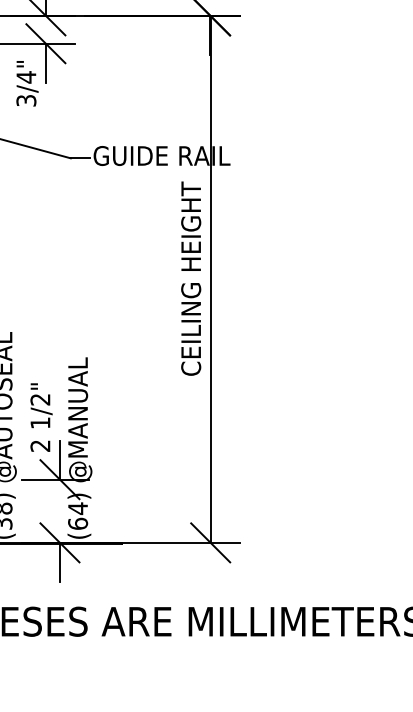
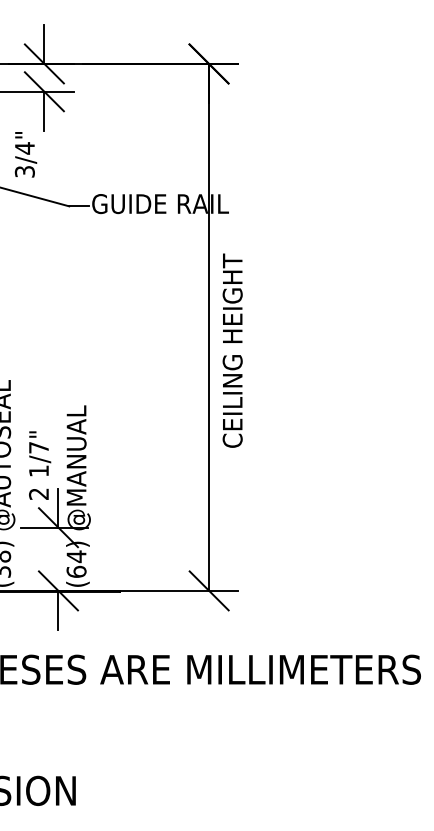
text: (26, 83) -> (25, 154), moved
text: (190, 278) -> (232, 350), moved
text: (39, 399) -> (38, 447), 1/2" -> 1/7"

